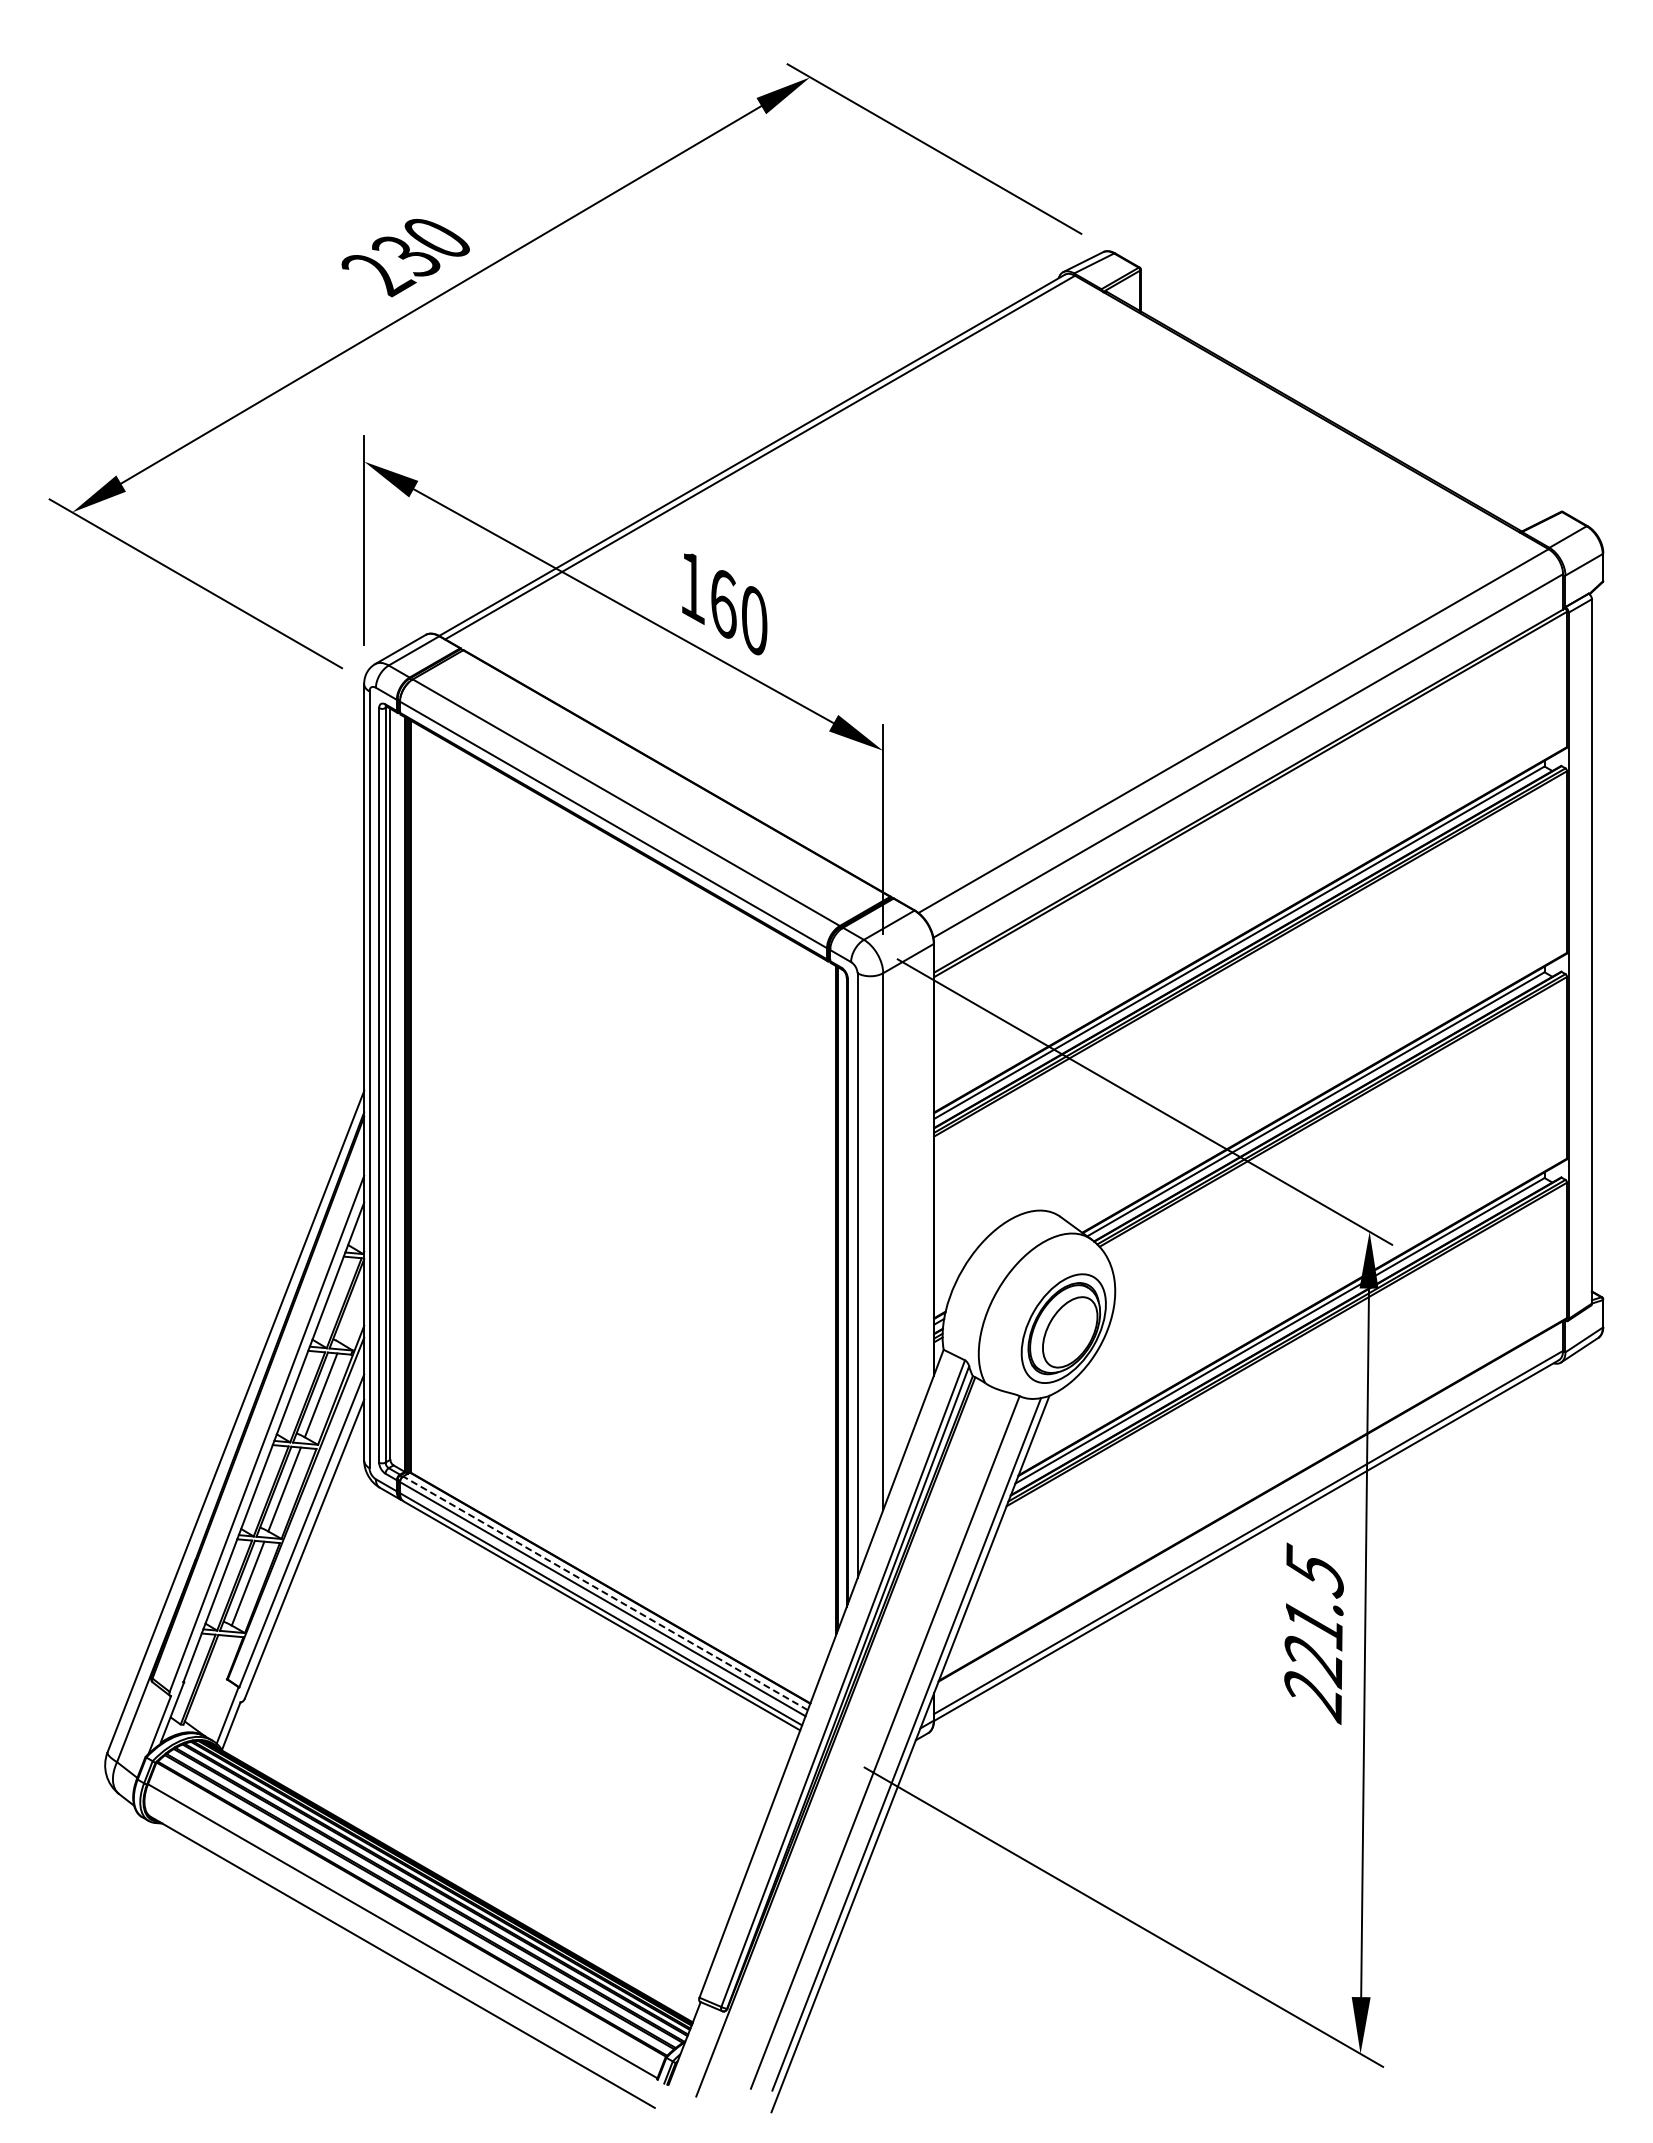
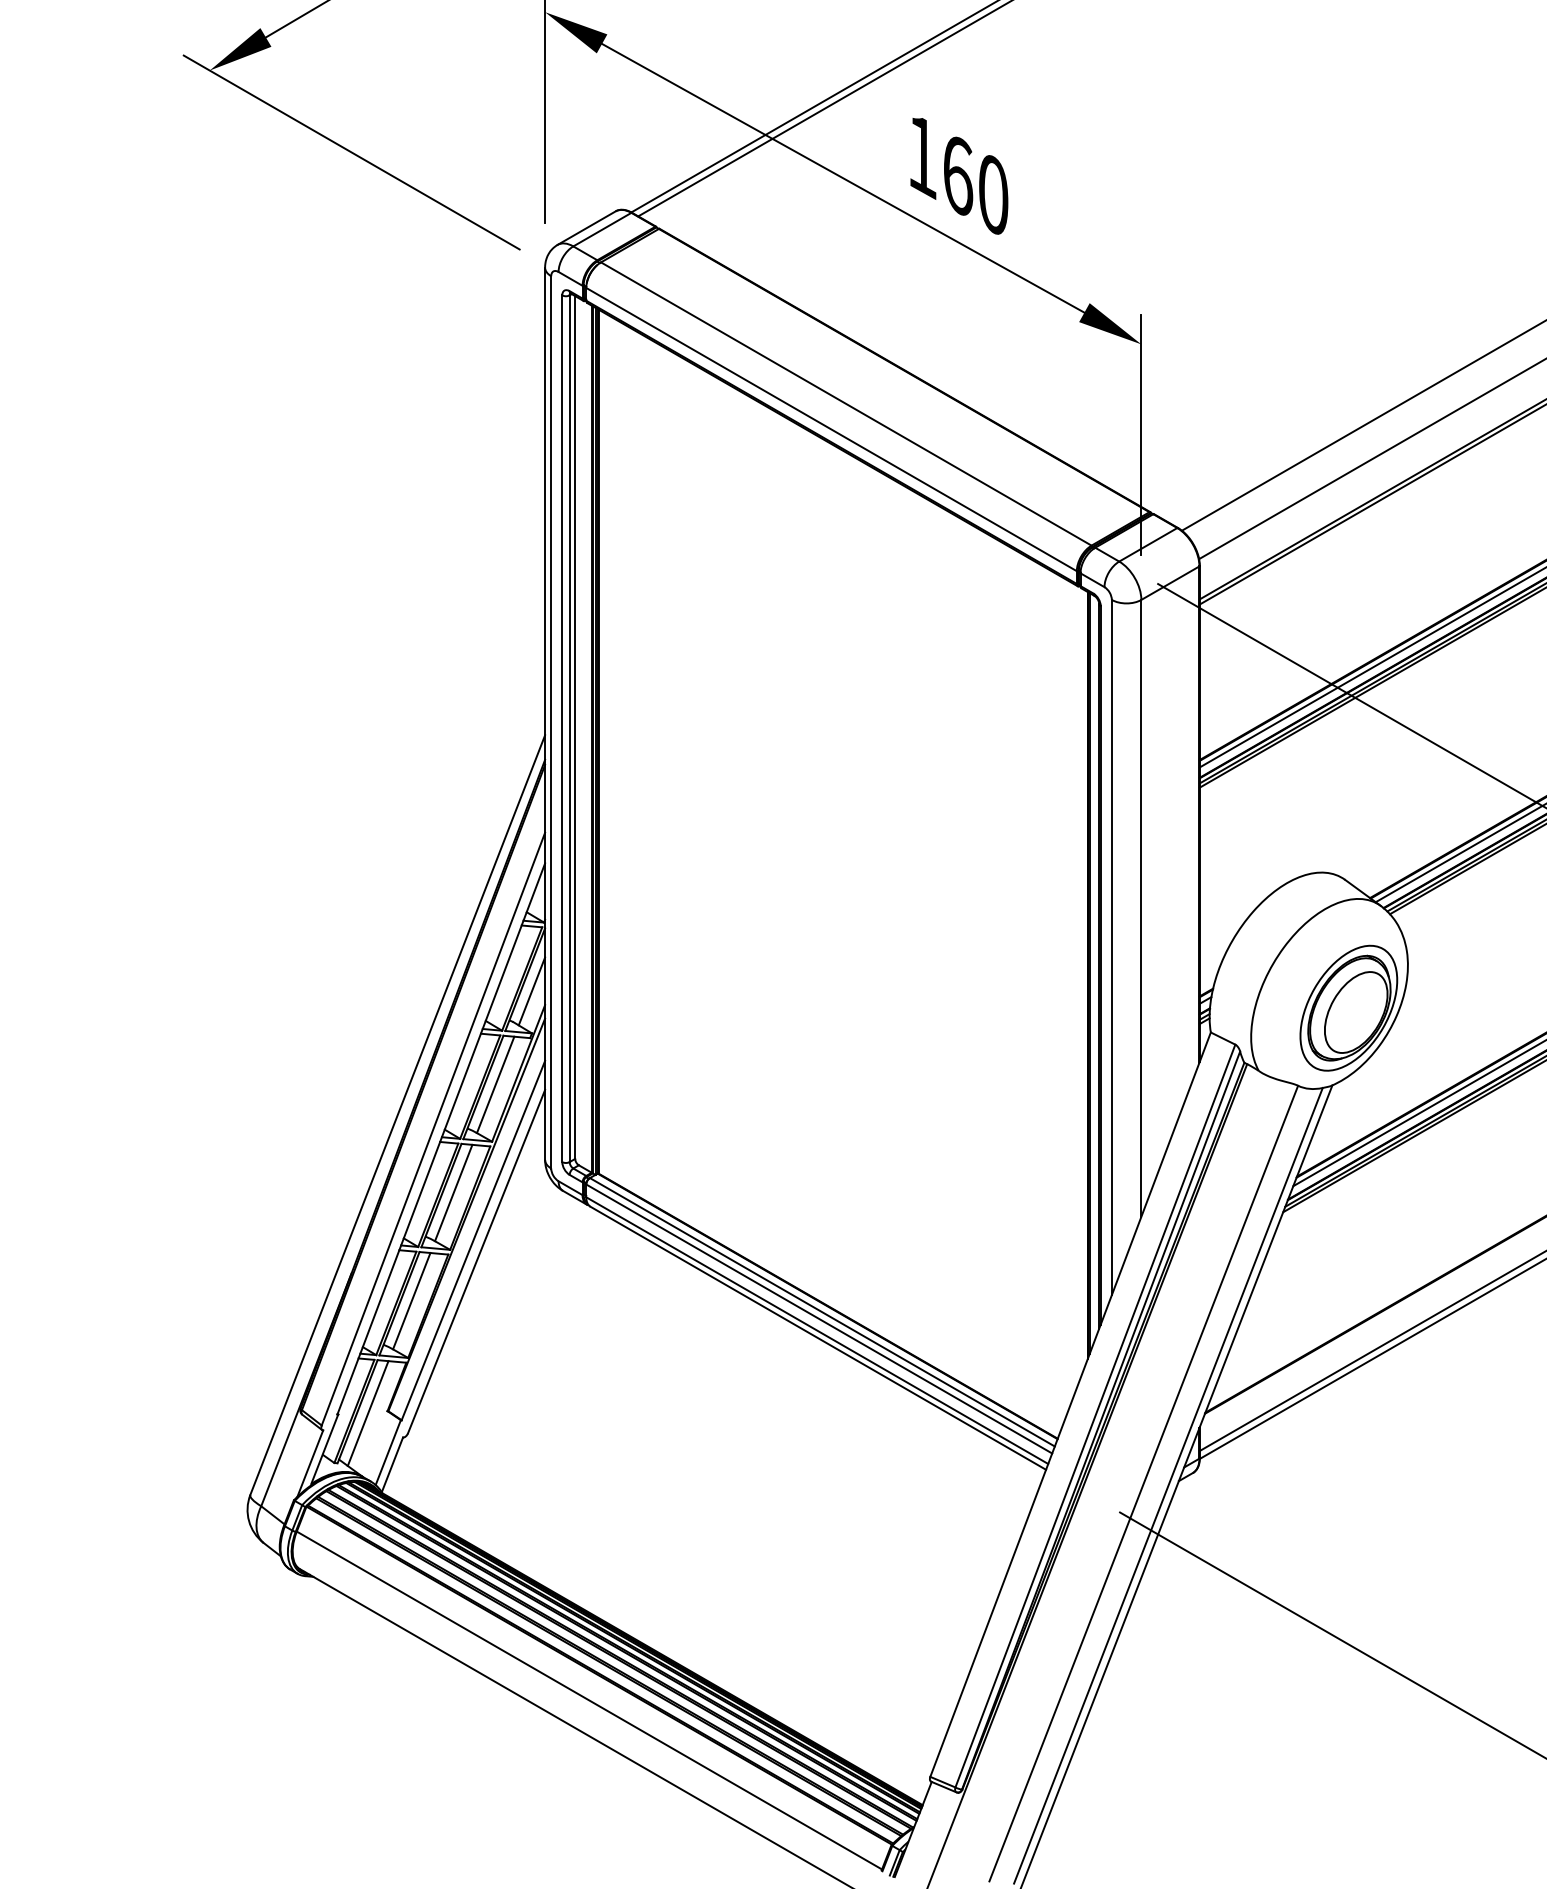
line: (352, 1313) -> (531, 990), added
line: (605, 1593) -> (822, 1312), dashed -> solid
line: (209, 1681) -> (367, 1413), added

